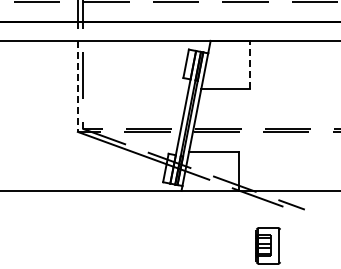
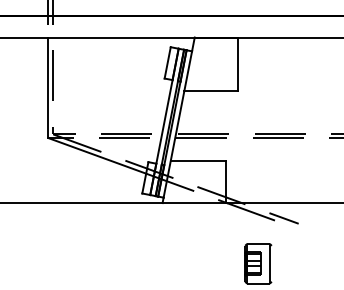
line: (249, 64) -> (237, 63), dashed -> solid
line: (77, 86) -> (47, 87), dashed -> solid

